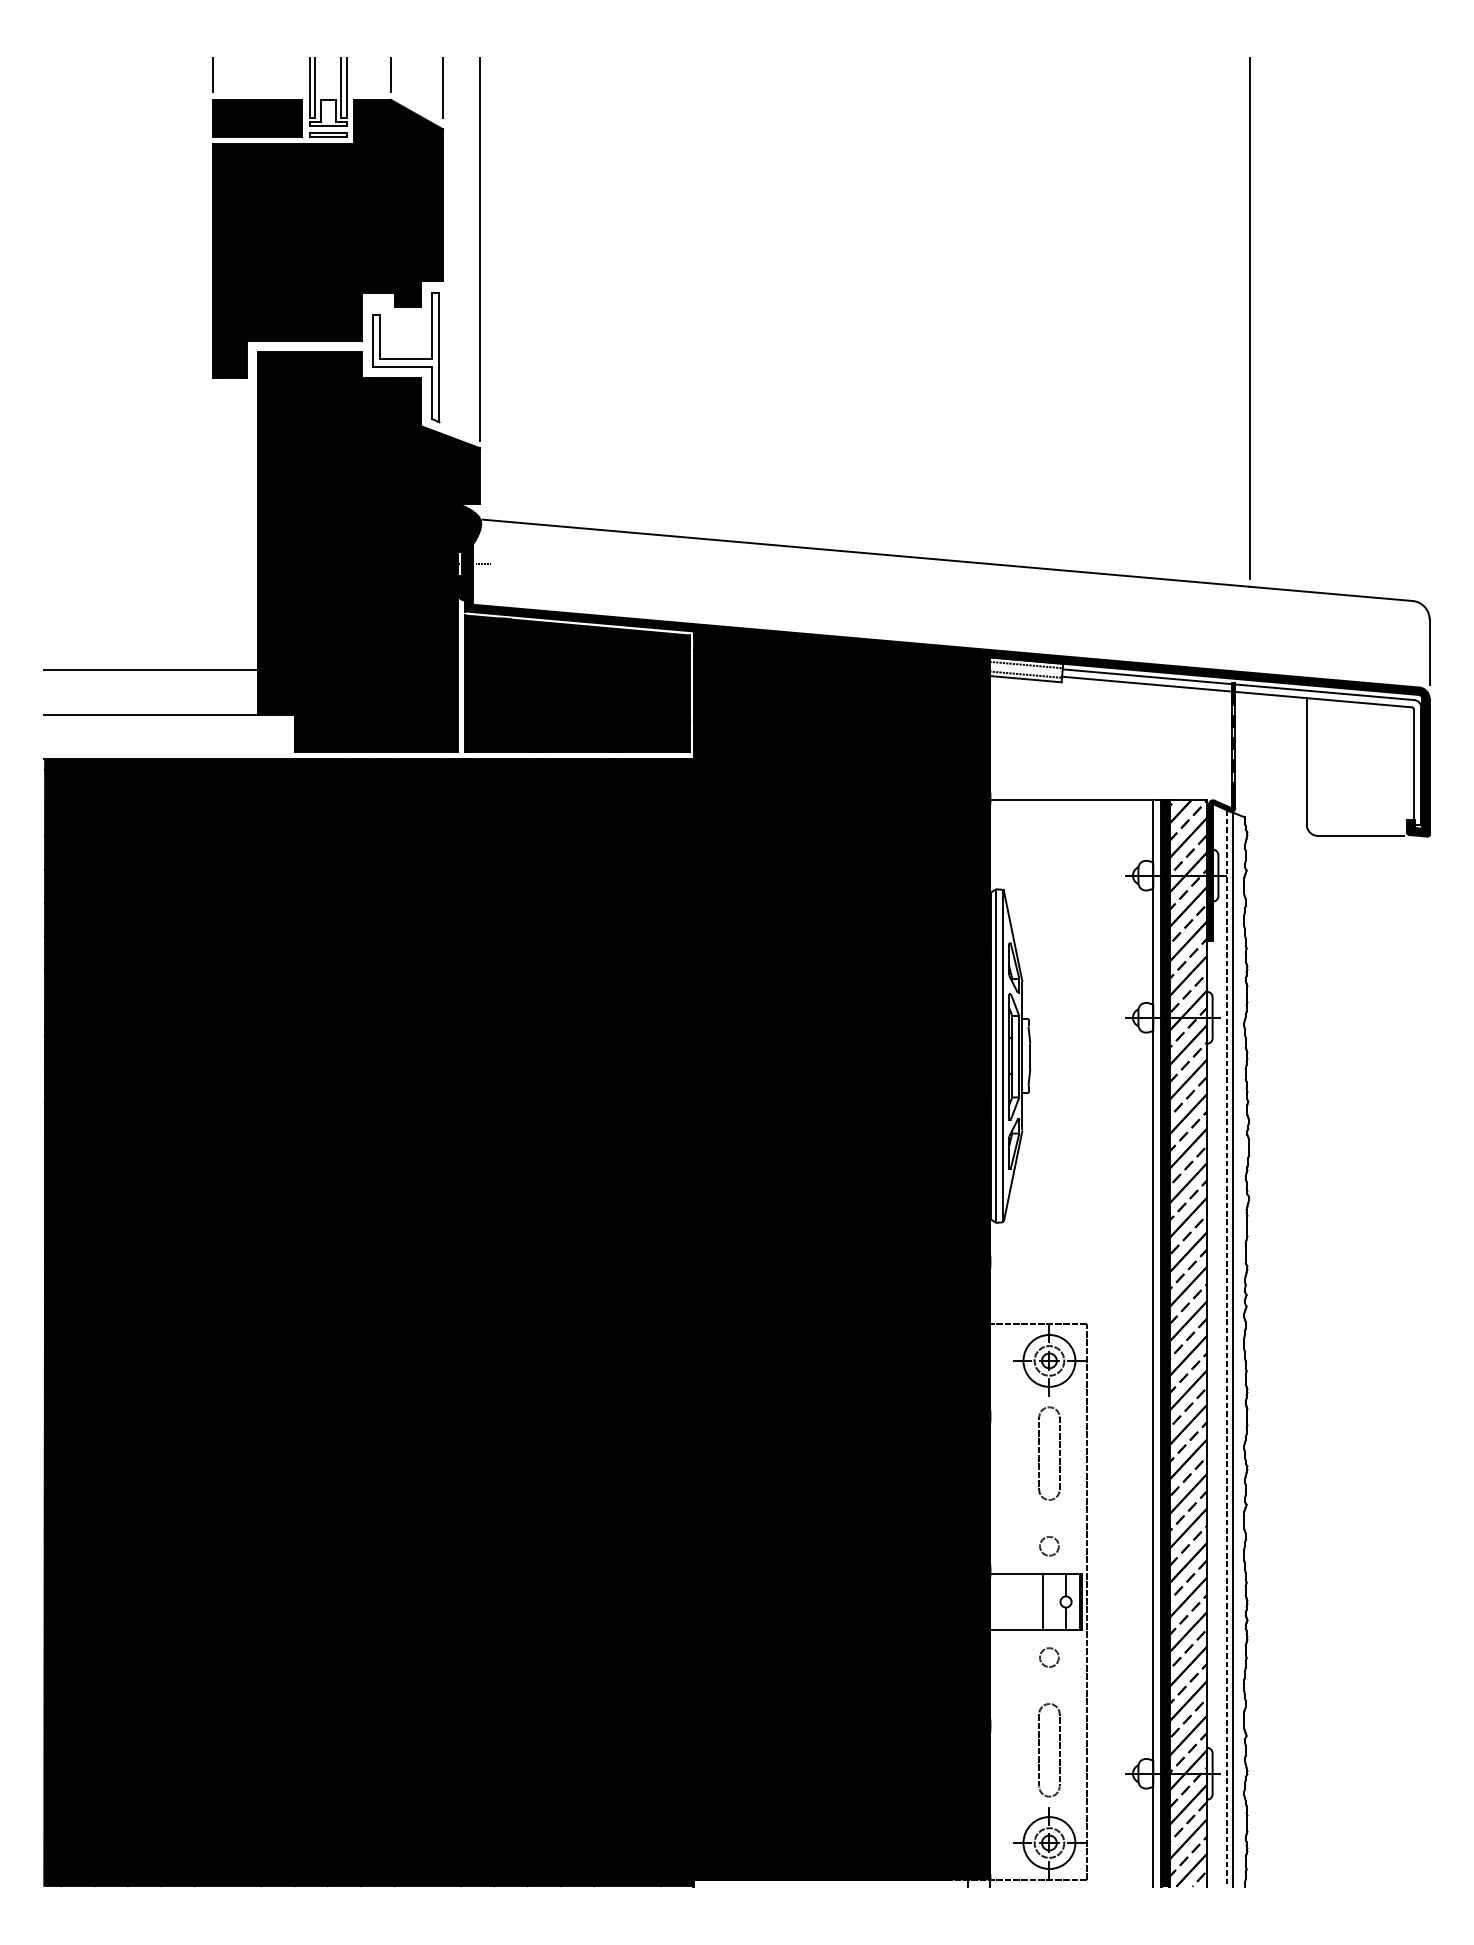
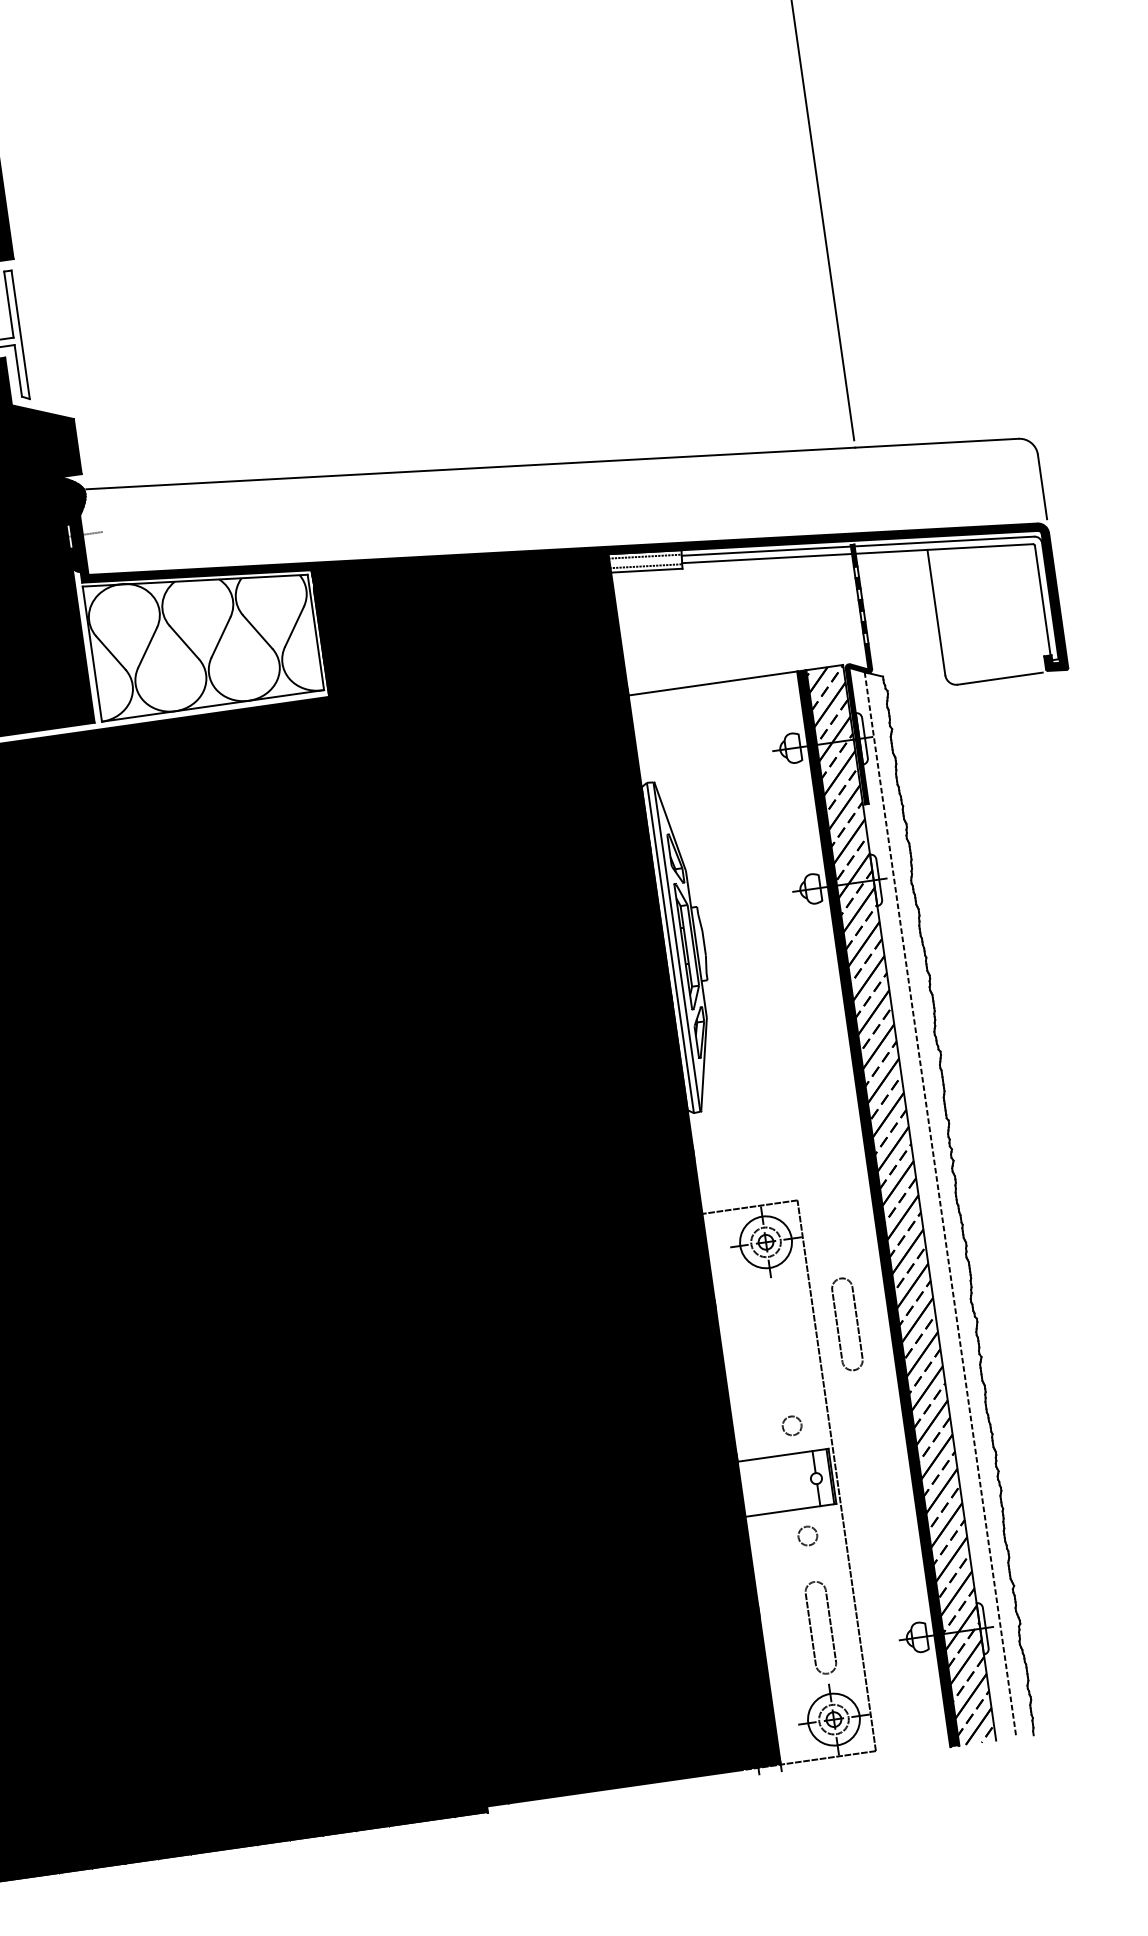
line: (480, 249) -> (46, 222), removed
fill: (577, 683) -> (203, 638), removed
line: (1153, 1343) -> (866, 1210), removed
line: (1233, 1349) -> (946, 1205), removed
part: (1059, 1453) -> (857, 1322), moved
line: (1042, 1601) -> (793, 1481), removed

